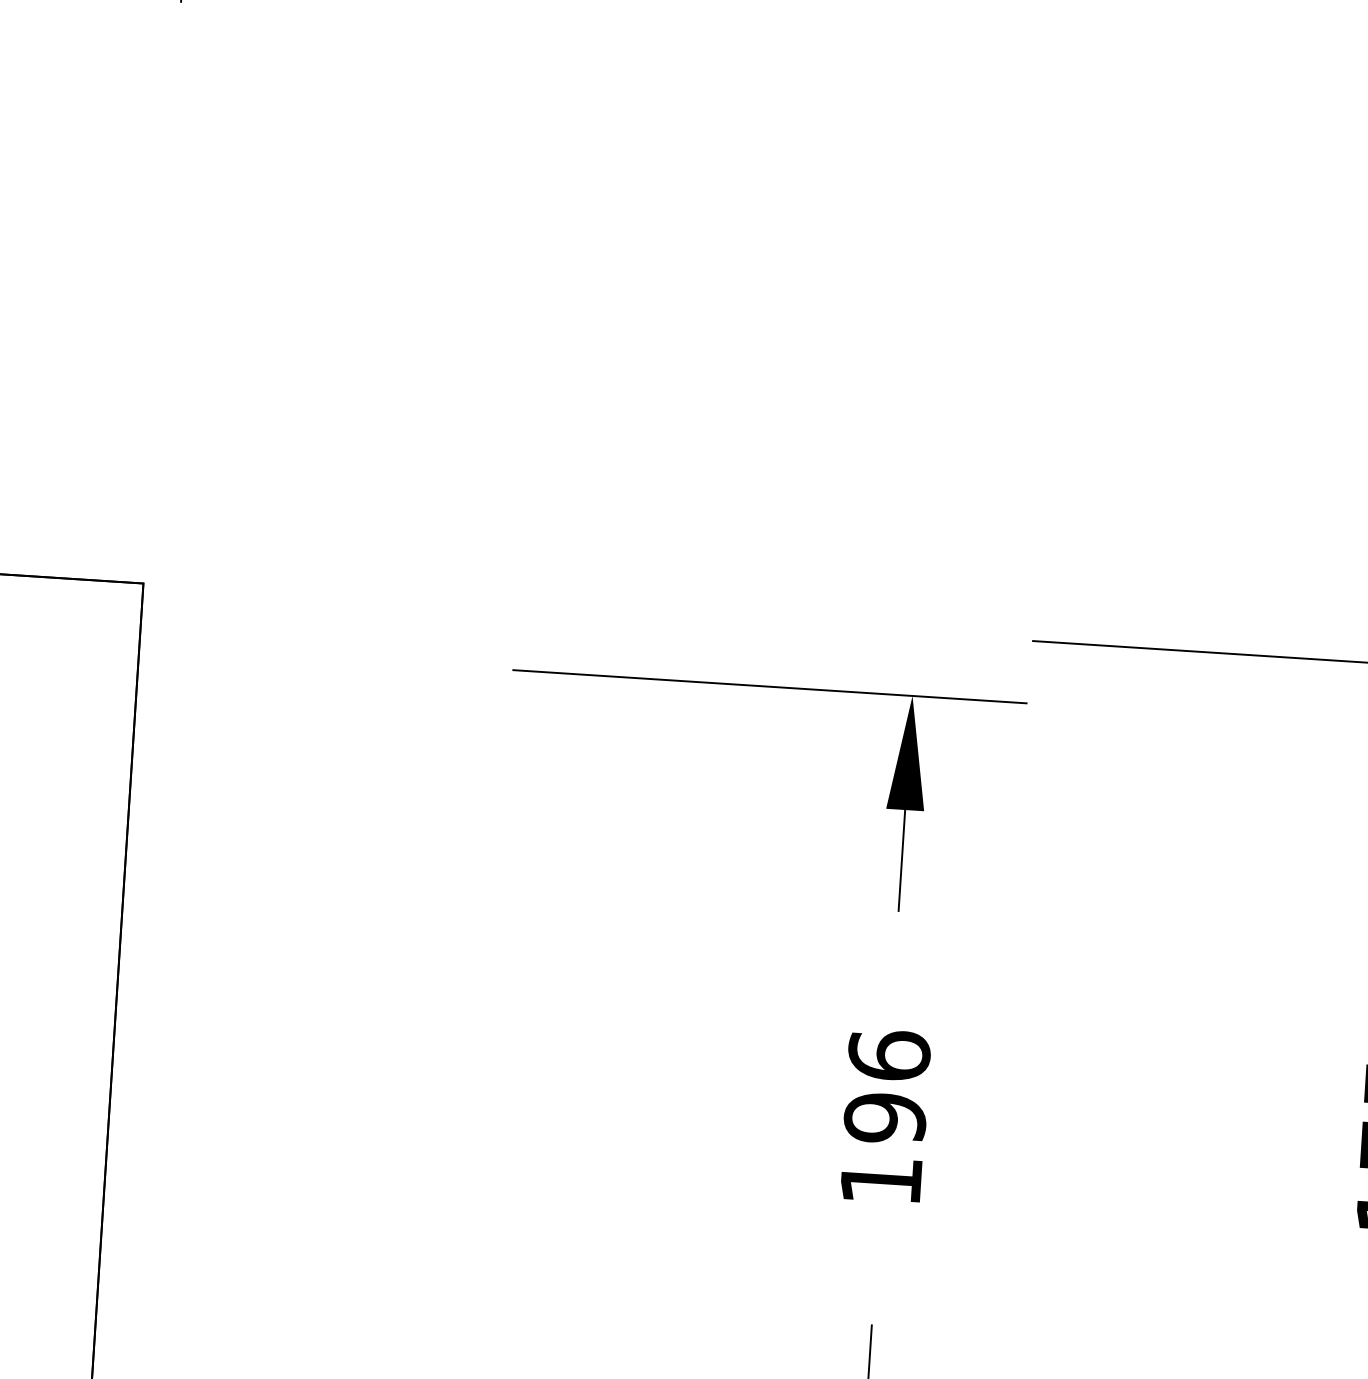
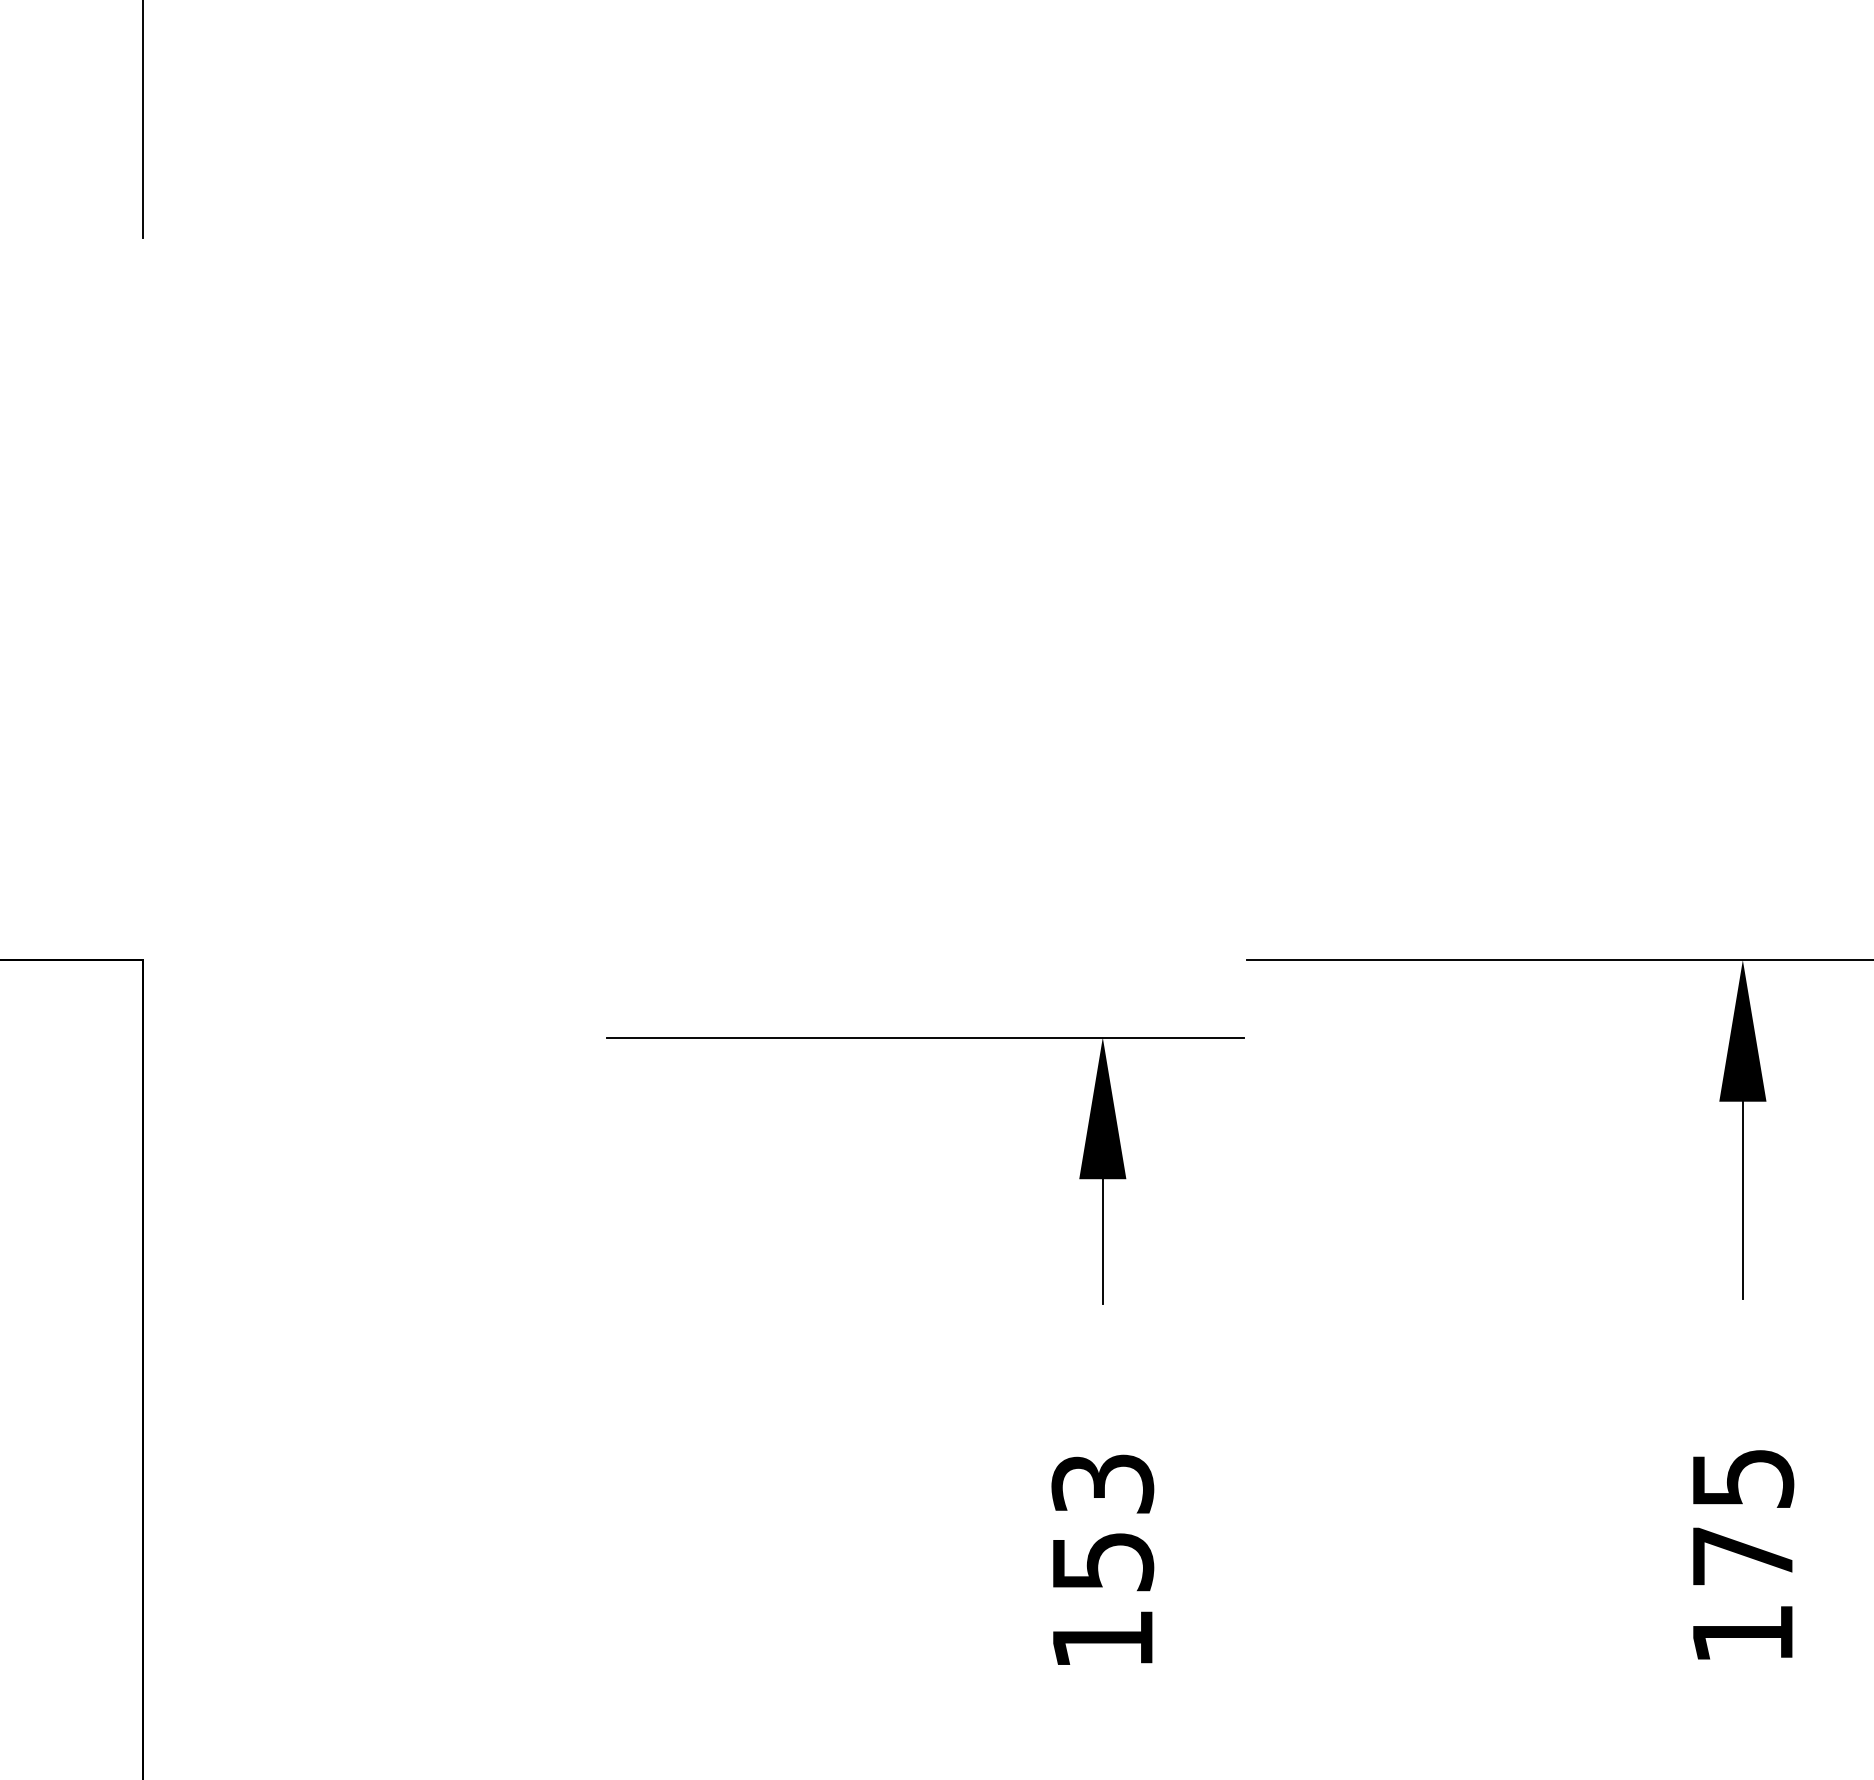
text: (887, 1086) -> (1102, 1522), 196 -> 153

